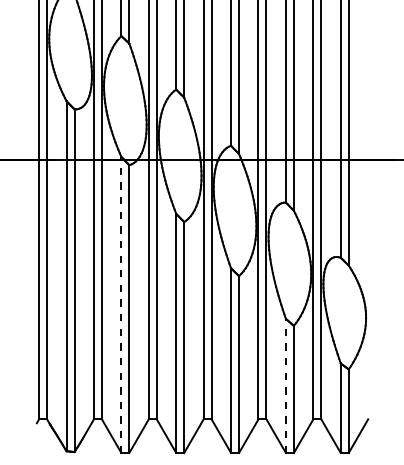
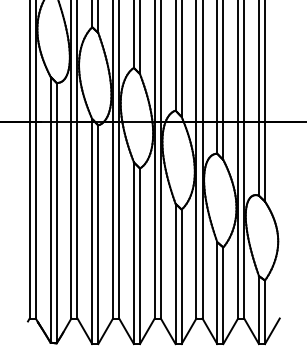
line: (121, 304) -> (92, 231), dashed -> solid
line: (285, 385) -> (216, 292), dashed -> solid

